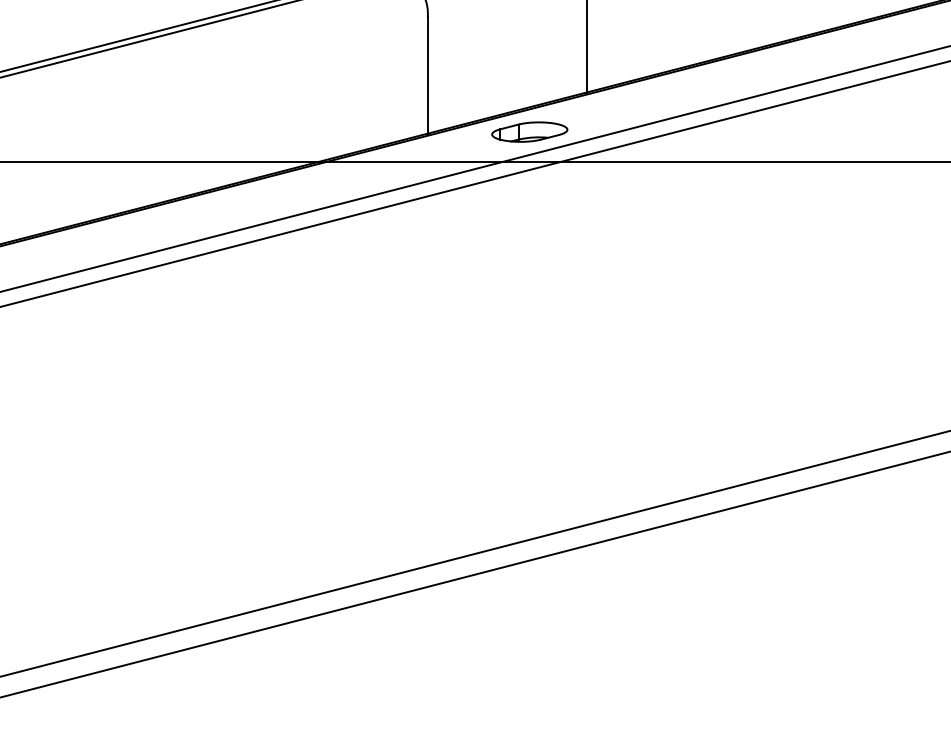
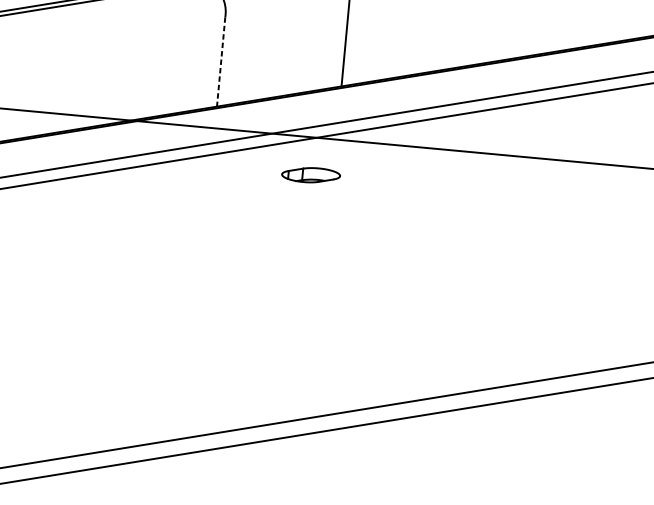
line: (427, 75) -> (220, 62), solid -> dashed
part: (529, 131) -> (310, 174), moved

